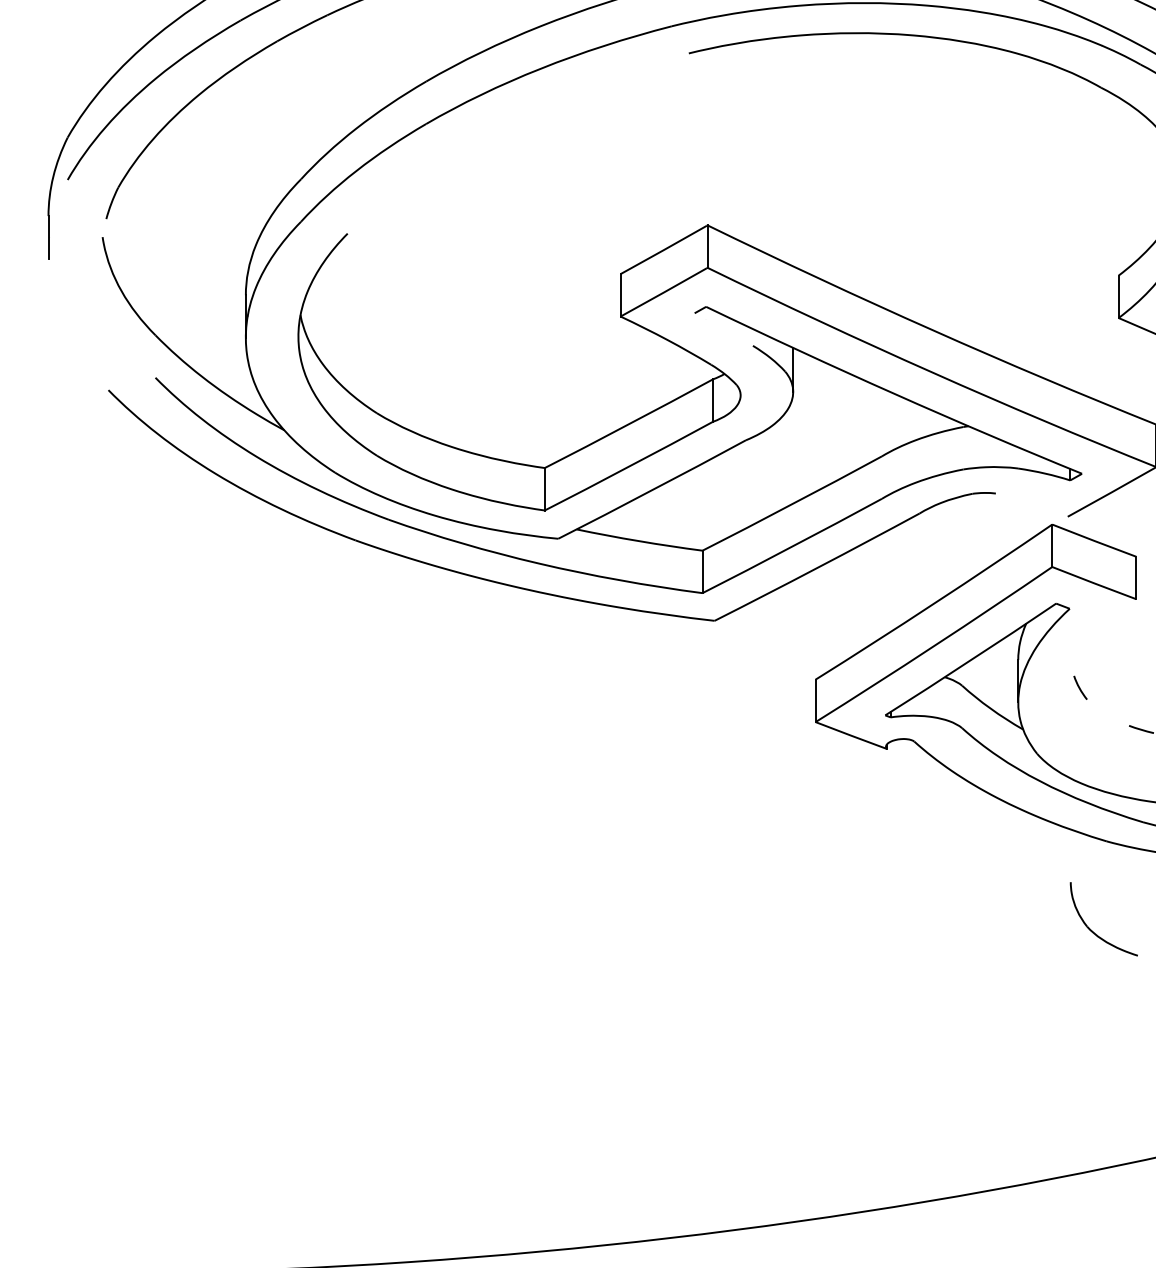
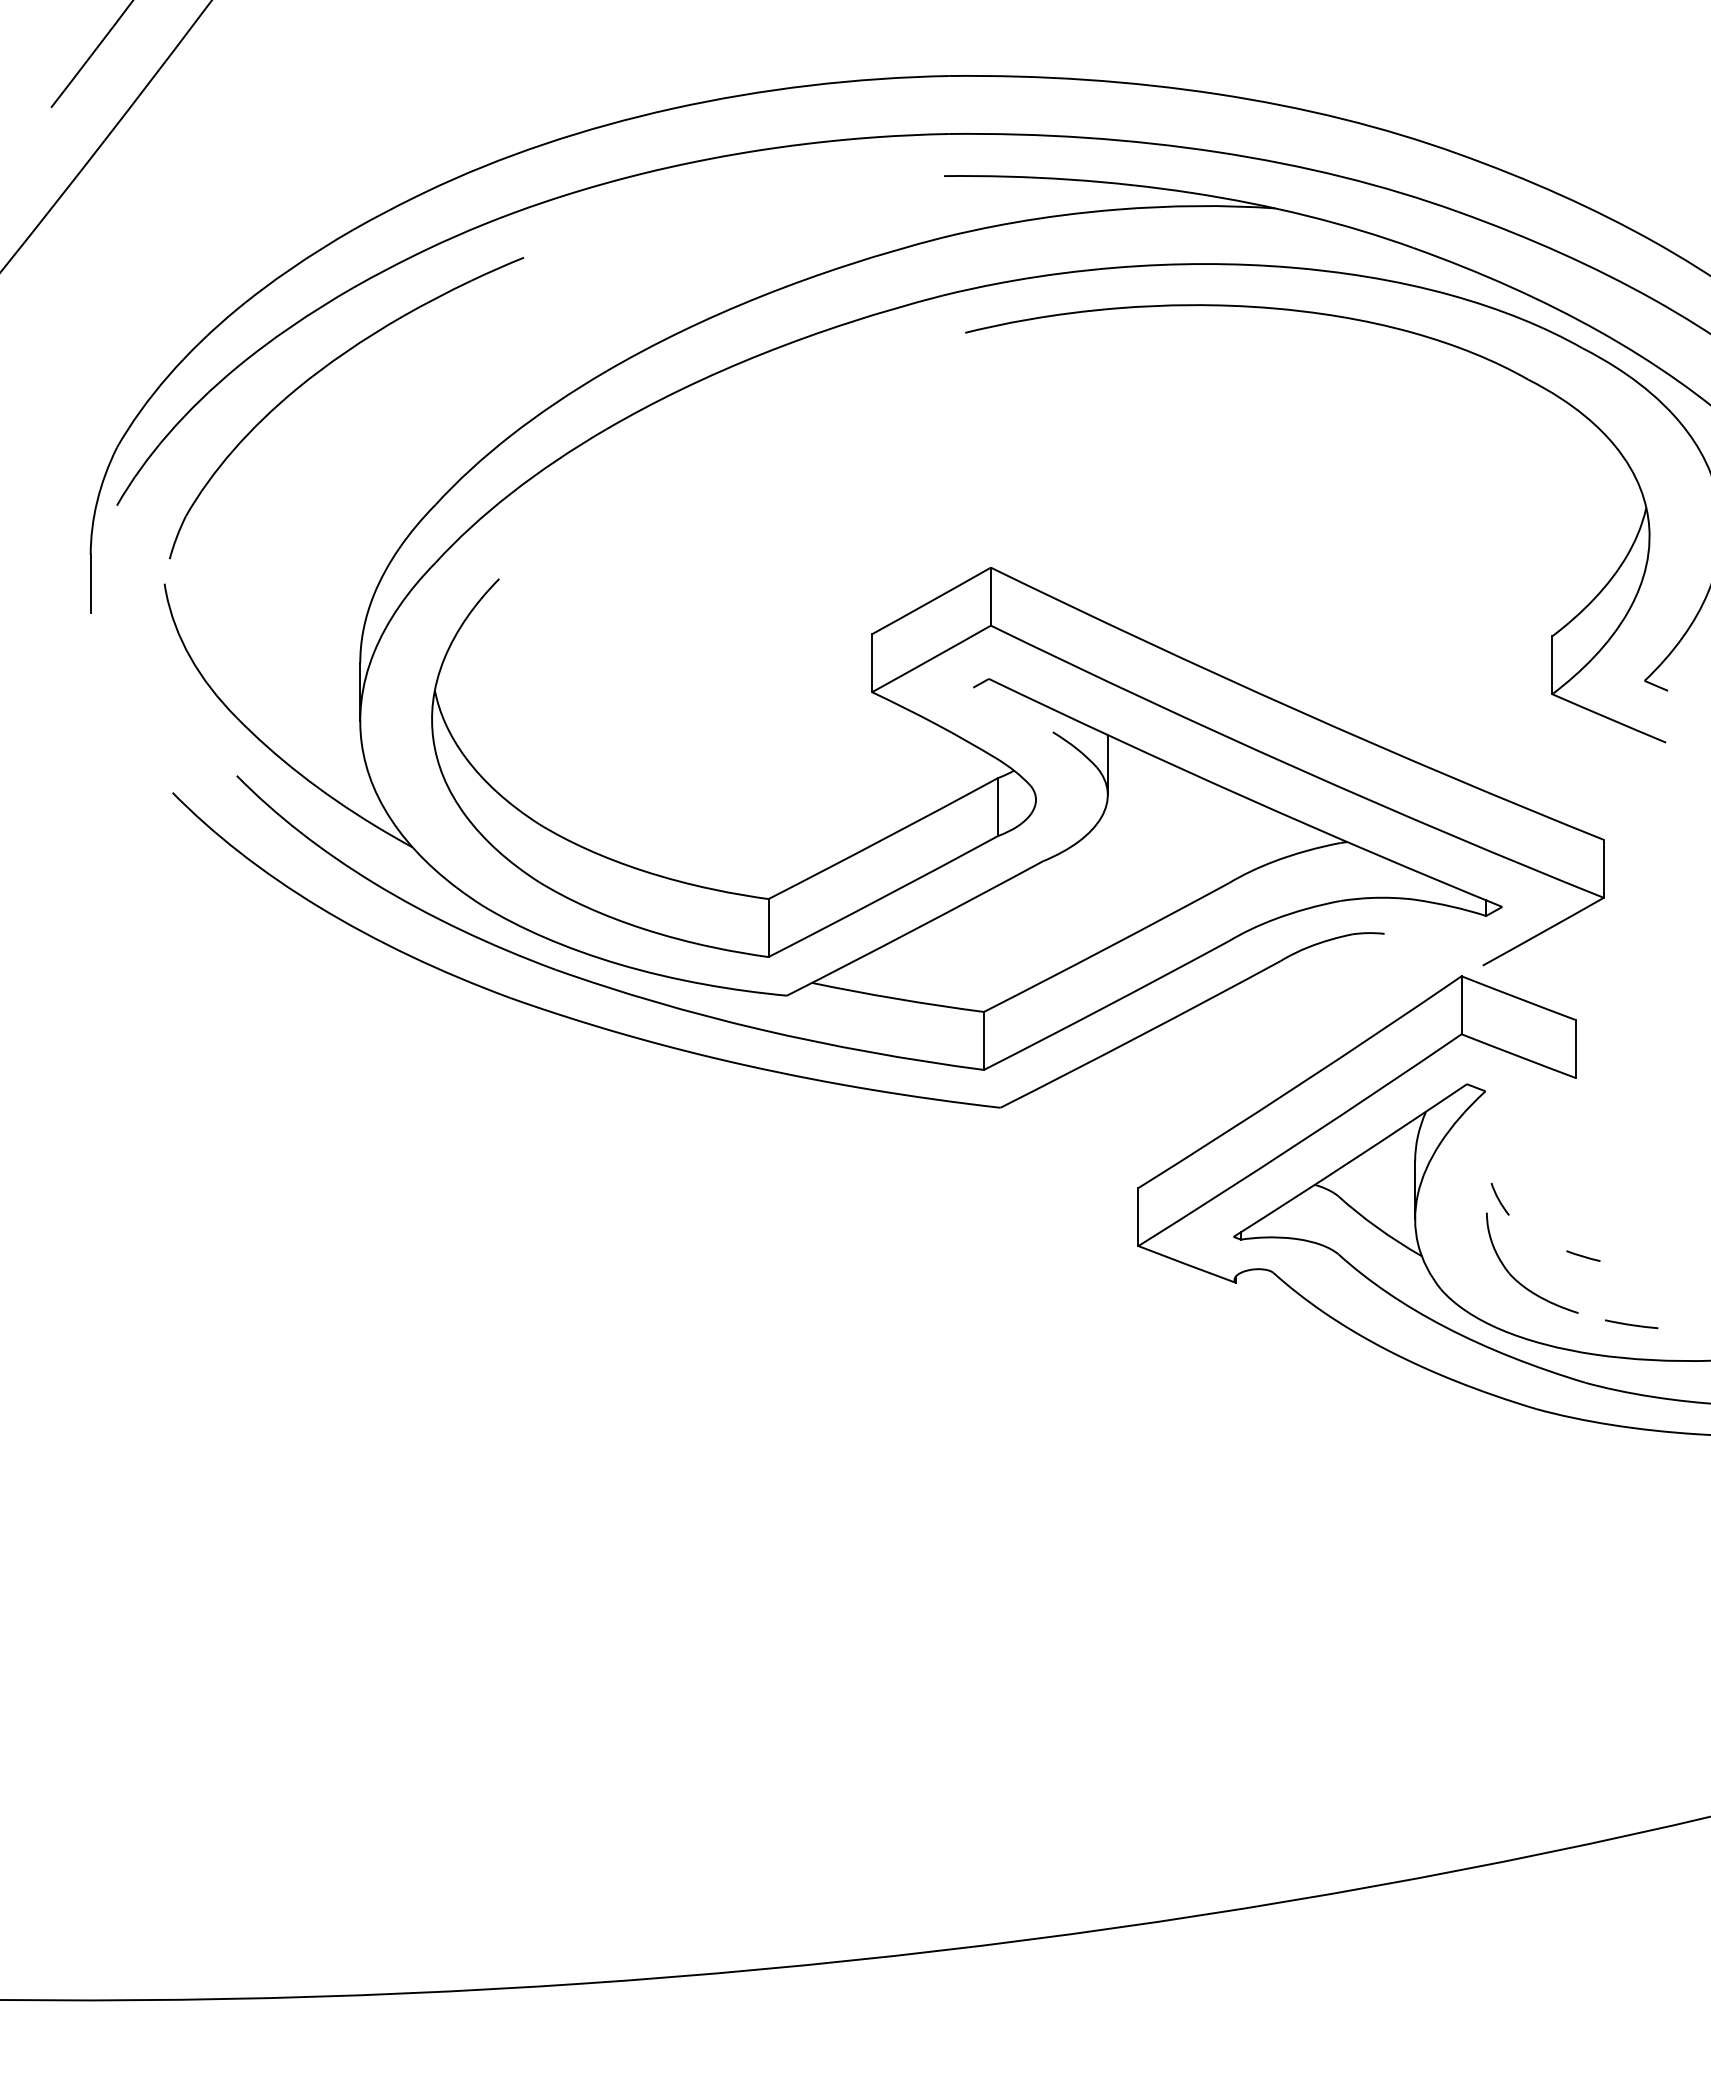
part: (1094, 932) -> (1519, 1281), moved

